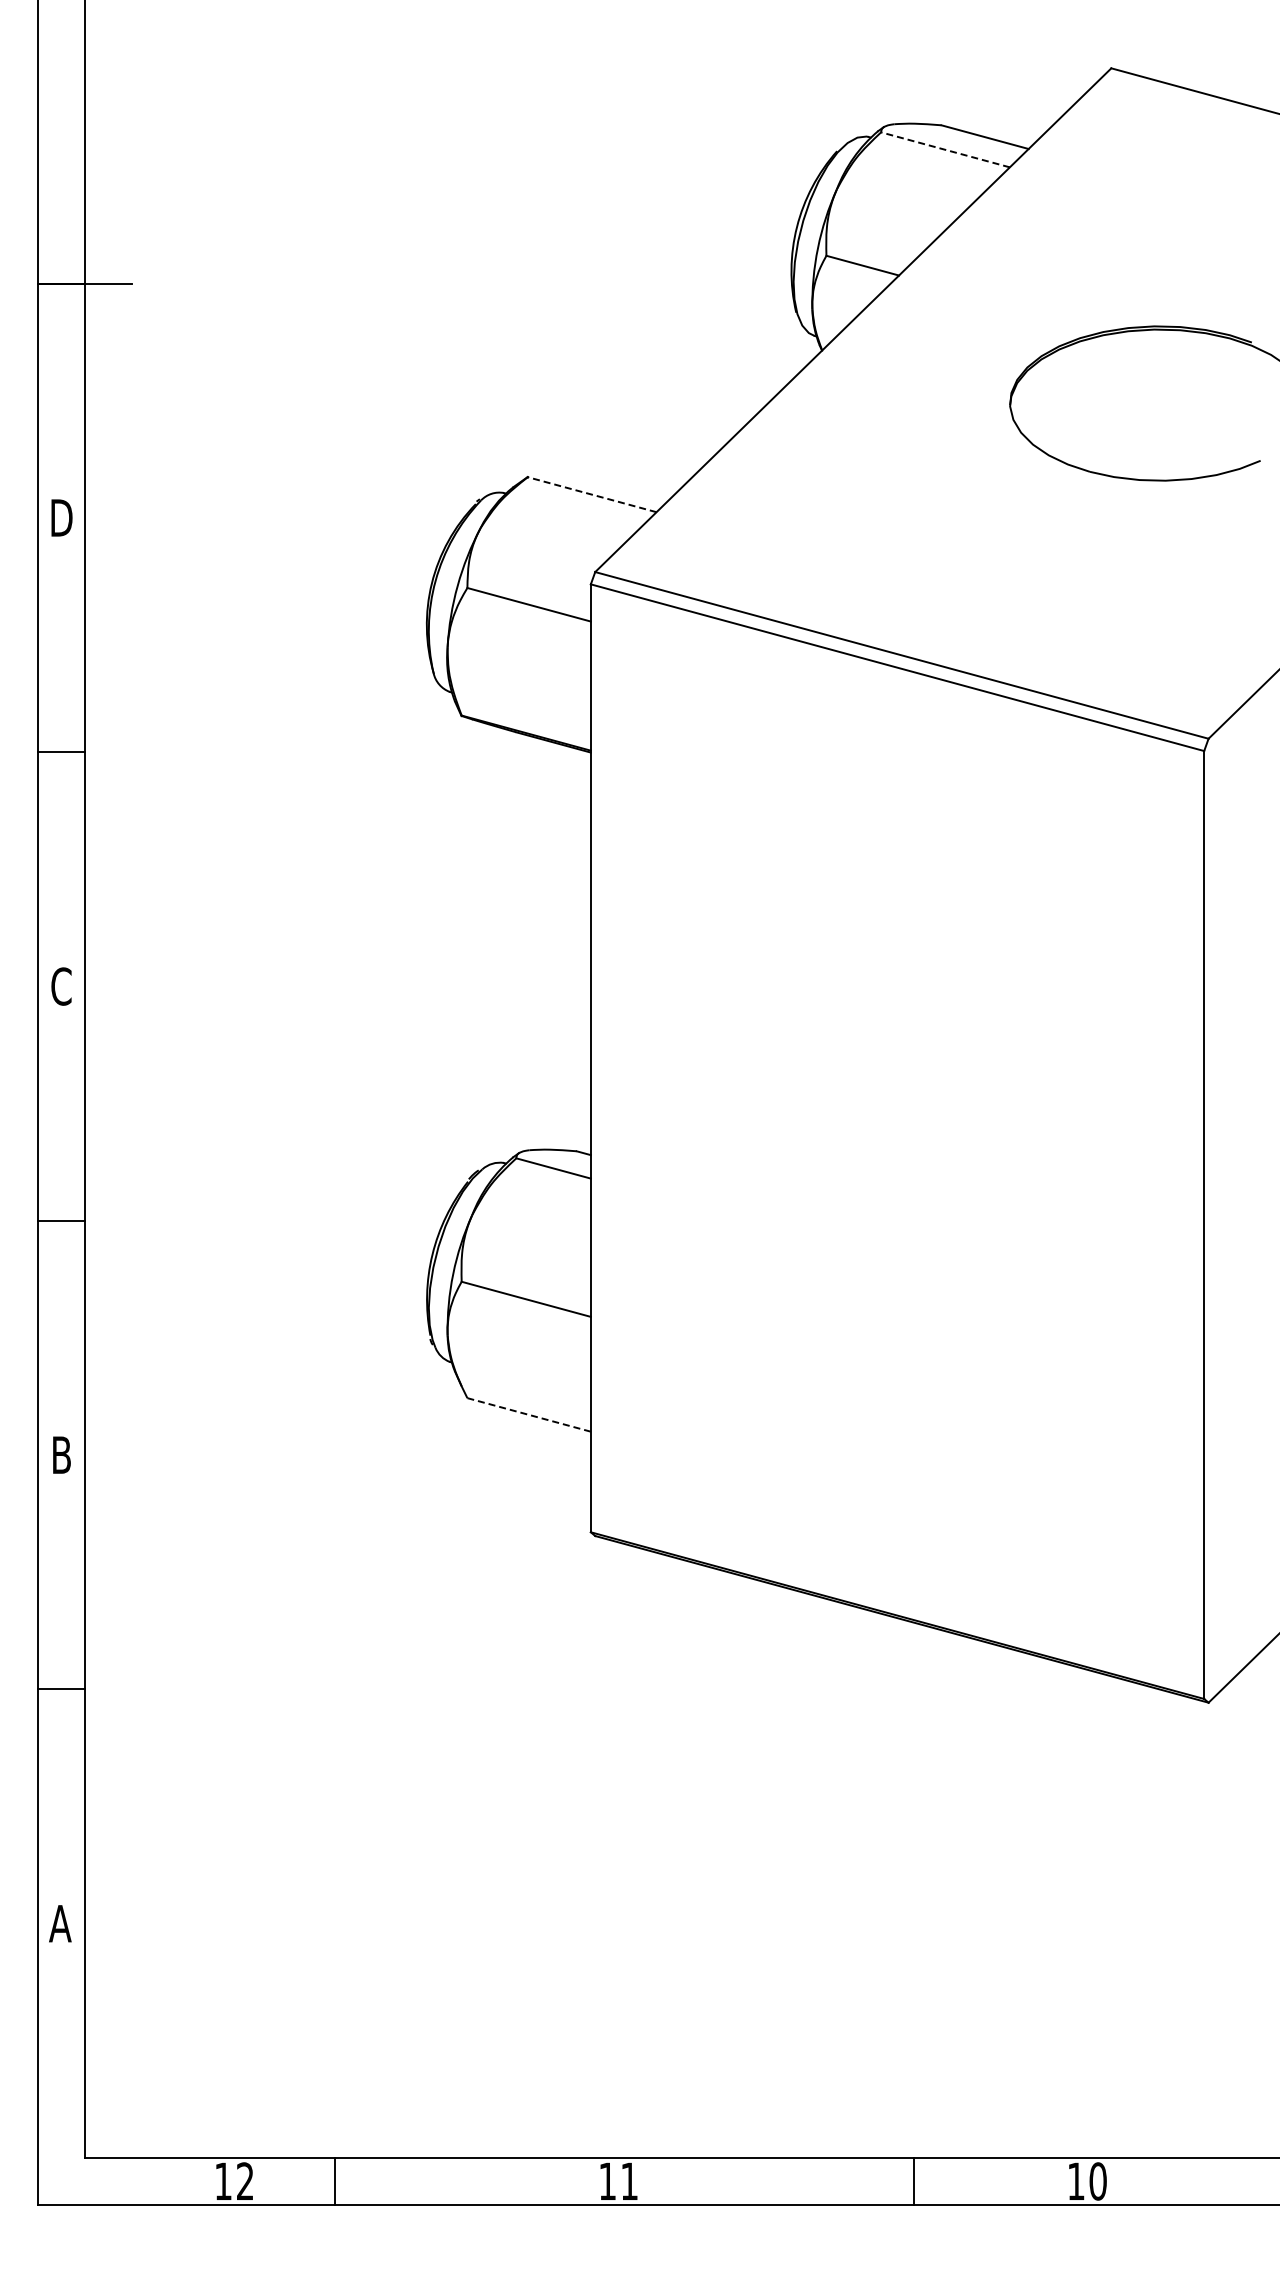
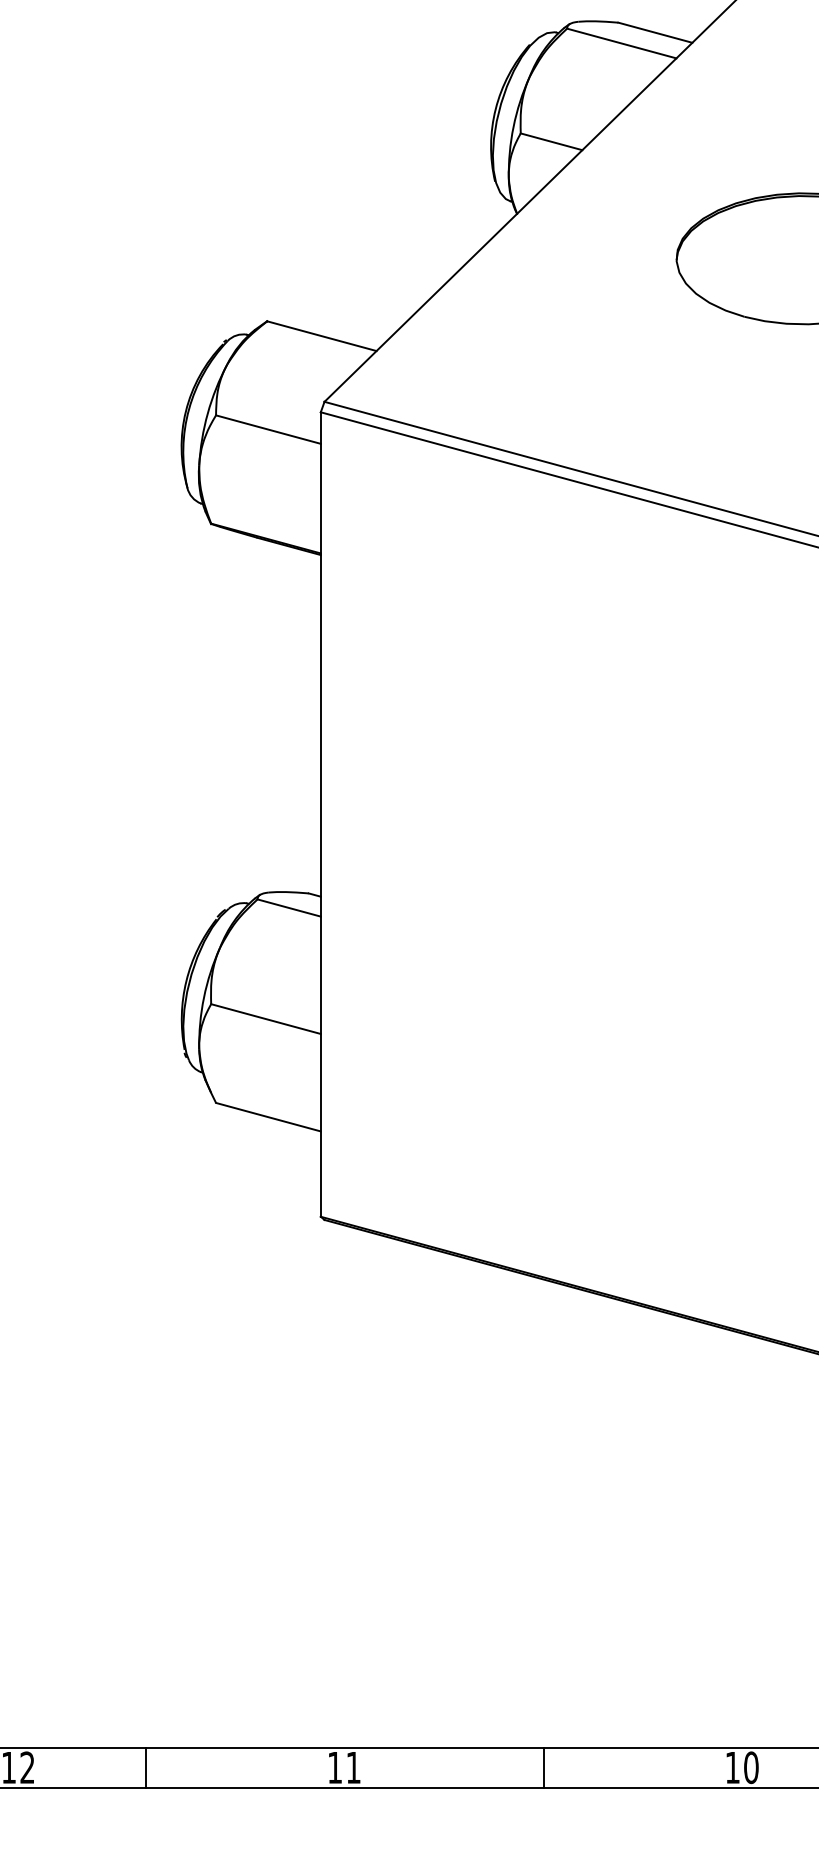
line: (945, 149) -> (621, 43), dashed -> solid
line: (592, 494) -> (322, 336), dashed -> solid
line: (529, 1414) -> (268, 1116), dashed -> solid
line: (335, 2180) -> (146, 1766), moved
line: (913, 2180) -> (543, 1766), moved

